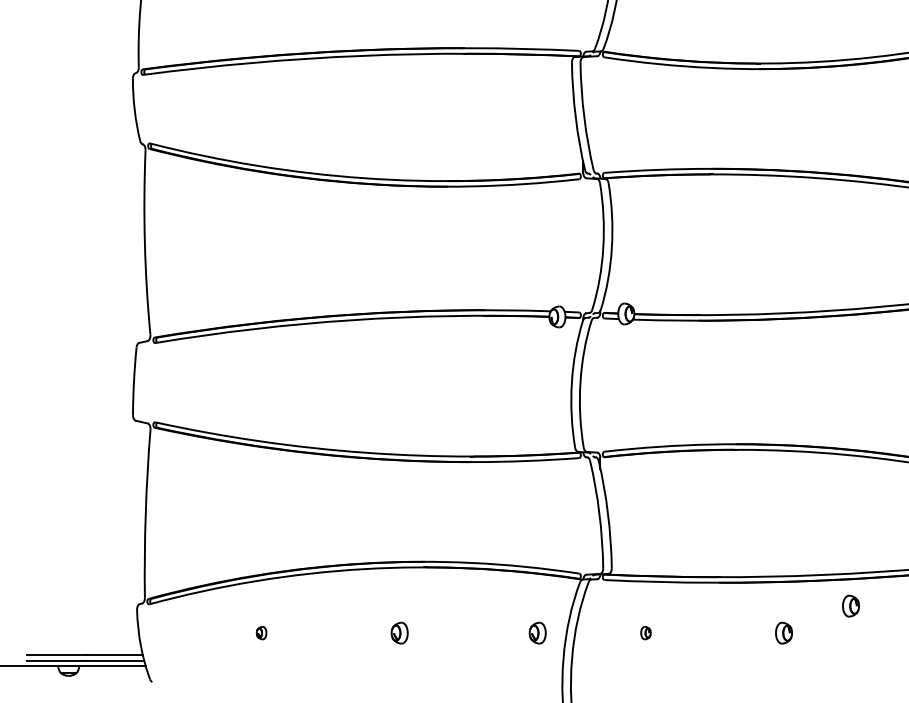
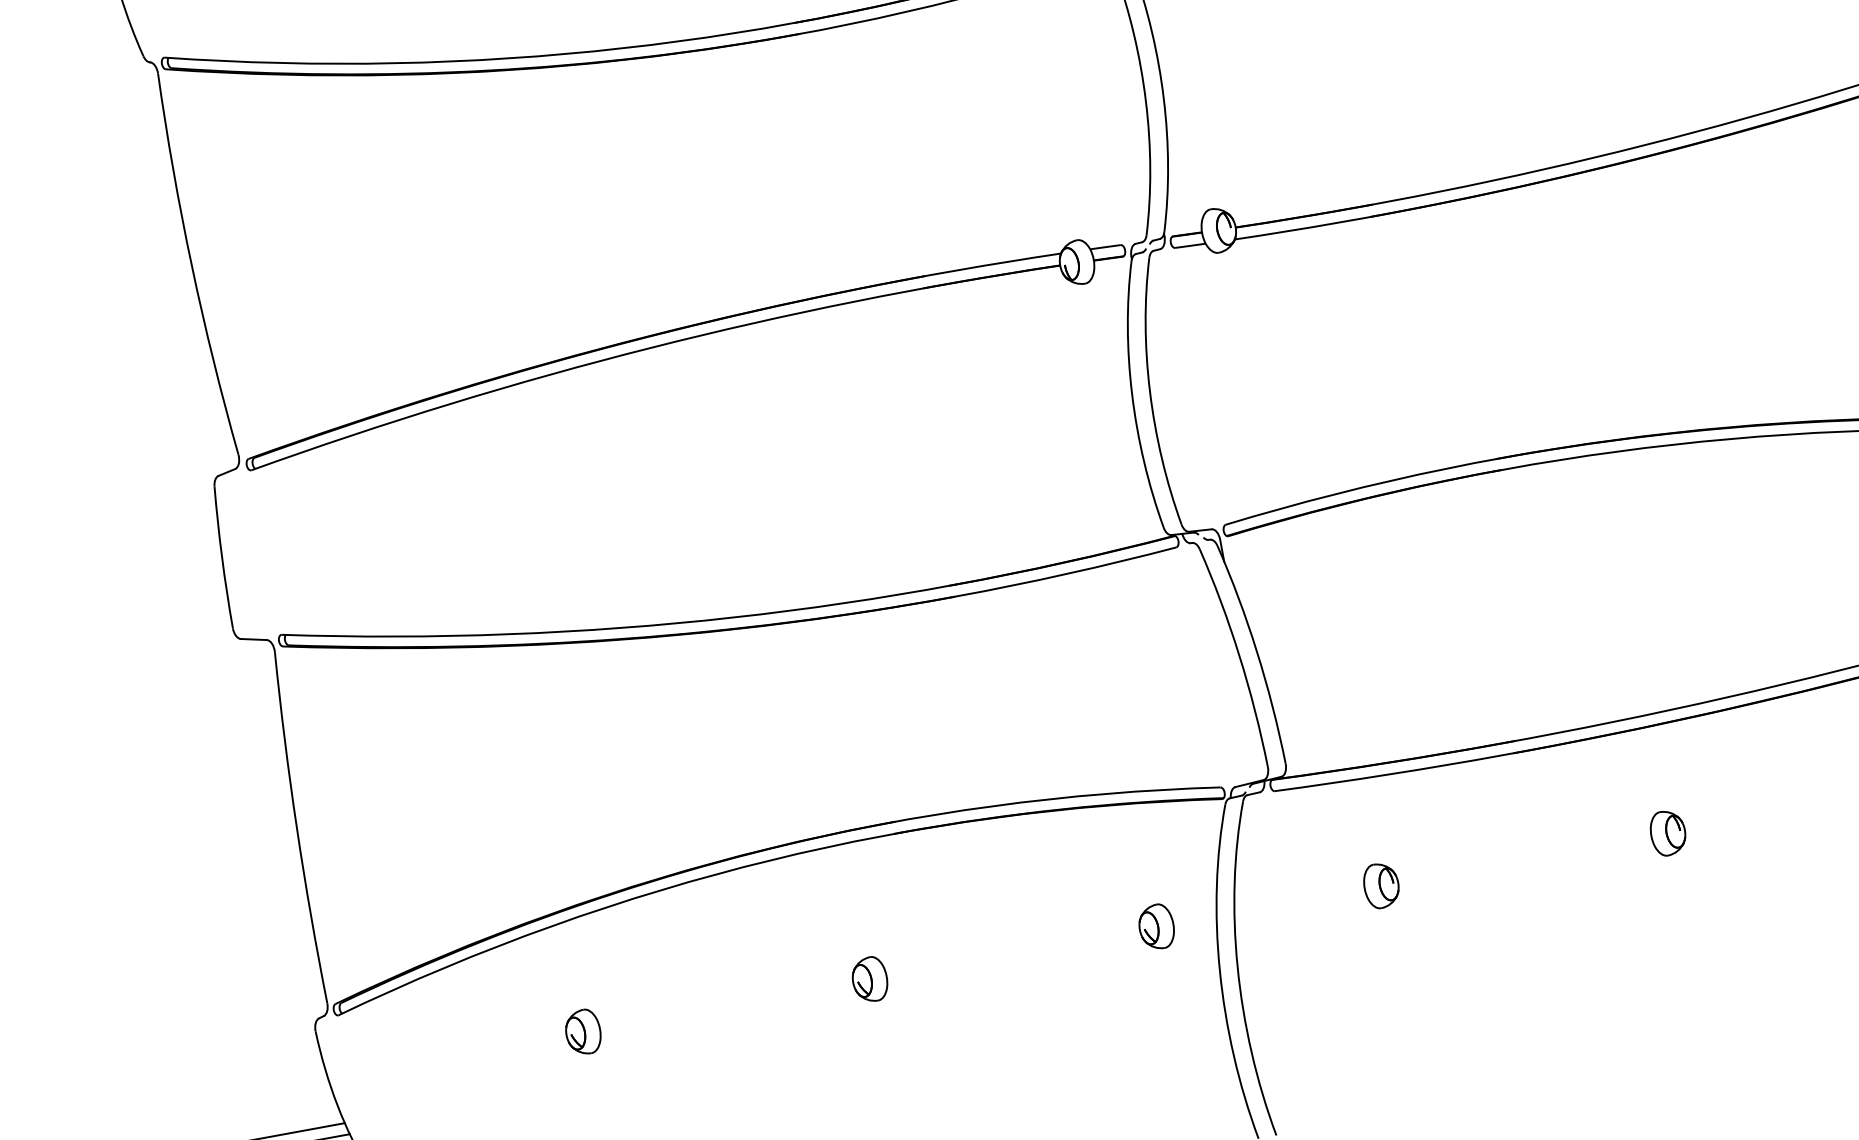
part: (850, 605) -> (1795, 750), removed
part: (261, 632) -> (582, 1030), size x1.67
part: (645, 632) -> (1380, 884), size x1.67

